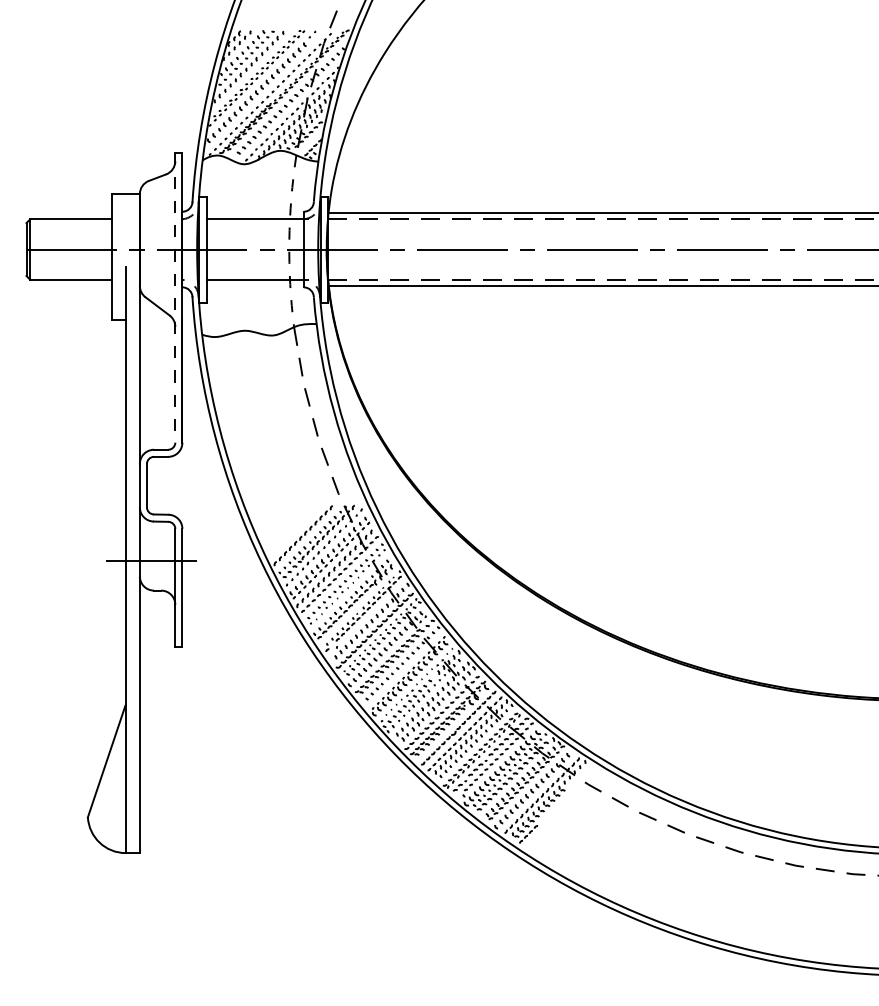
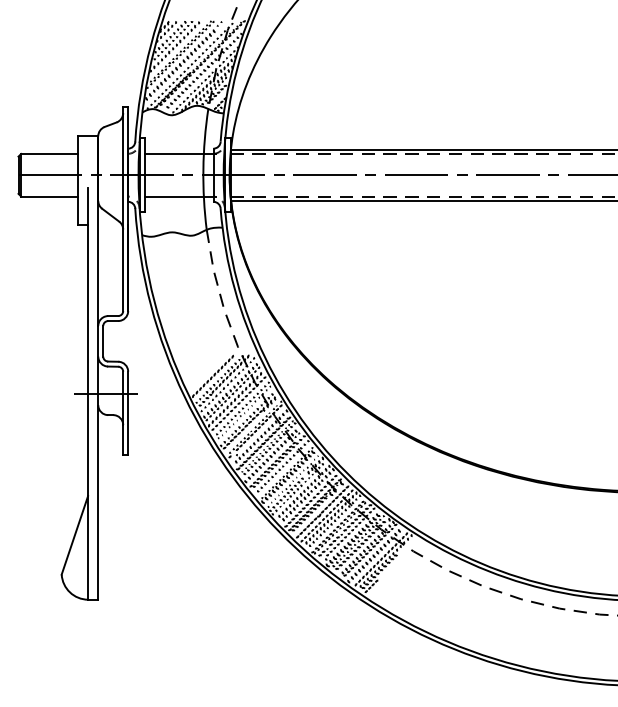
arc: (289, 241) -> (203, 169), dashed -> solid
line: (175, 298) -> (123, 209), dashed -> solid

